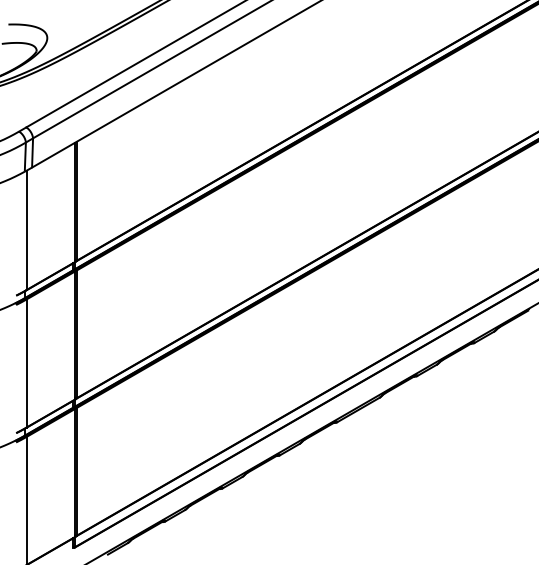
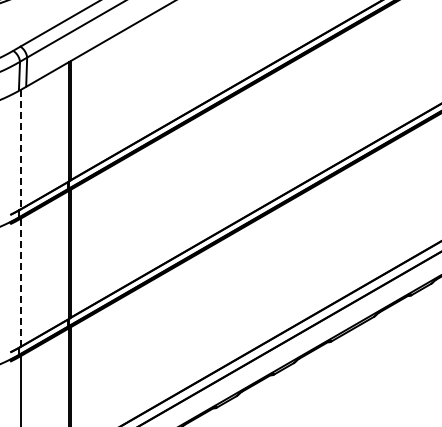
line: (26, 230) -> (20, 149), solid -> dashed
line: (26, 363) -> (20, 282), solid -> dashed

